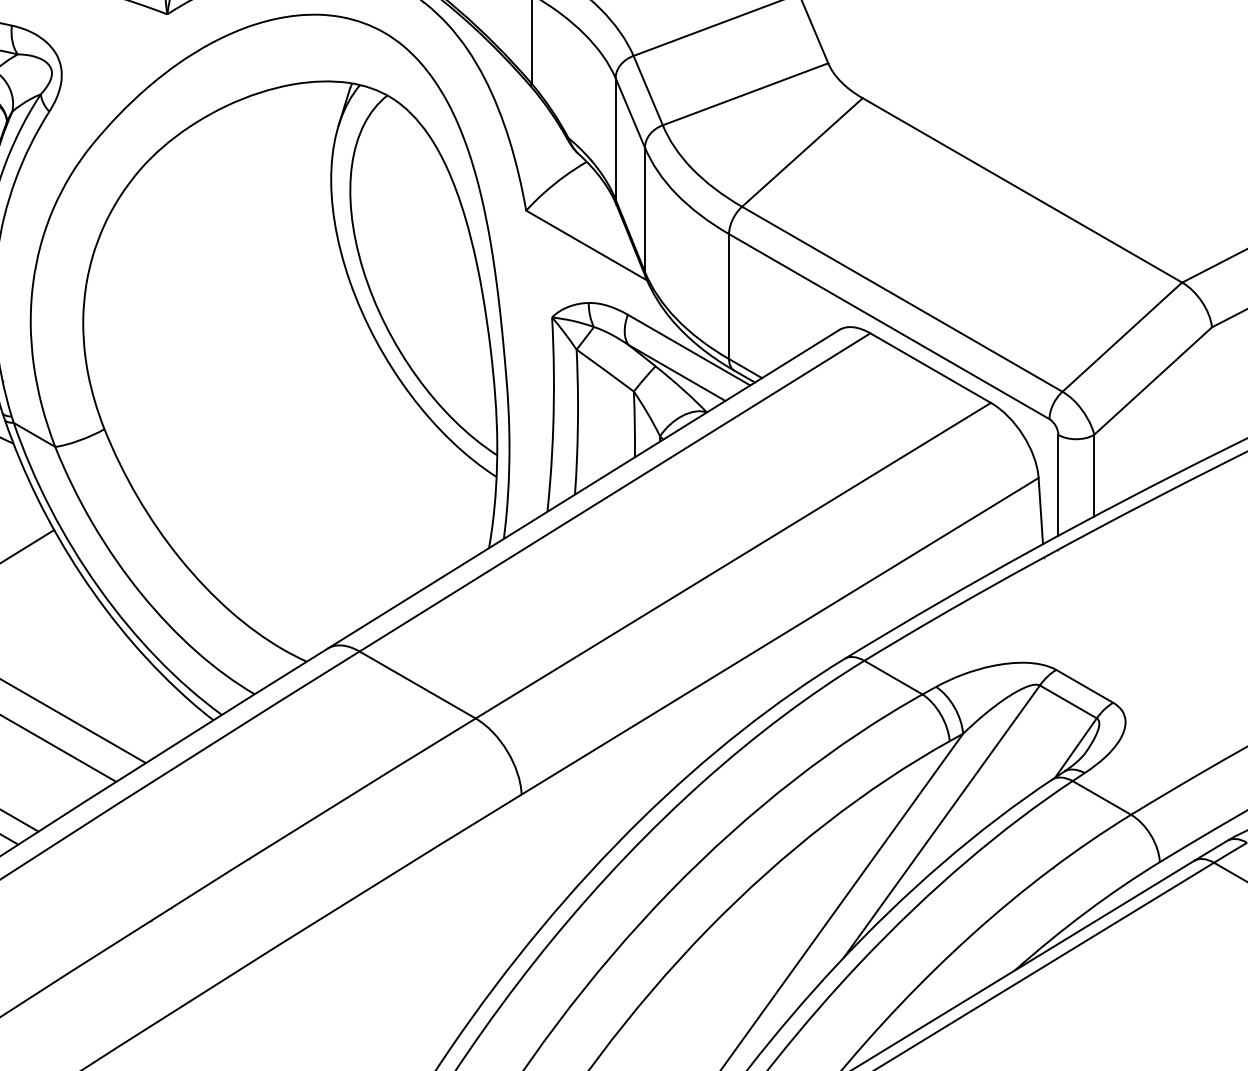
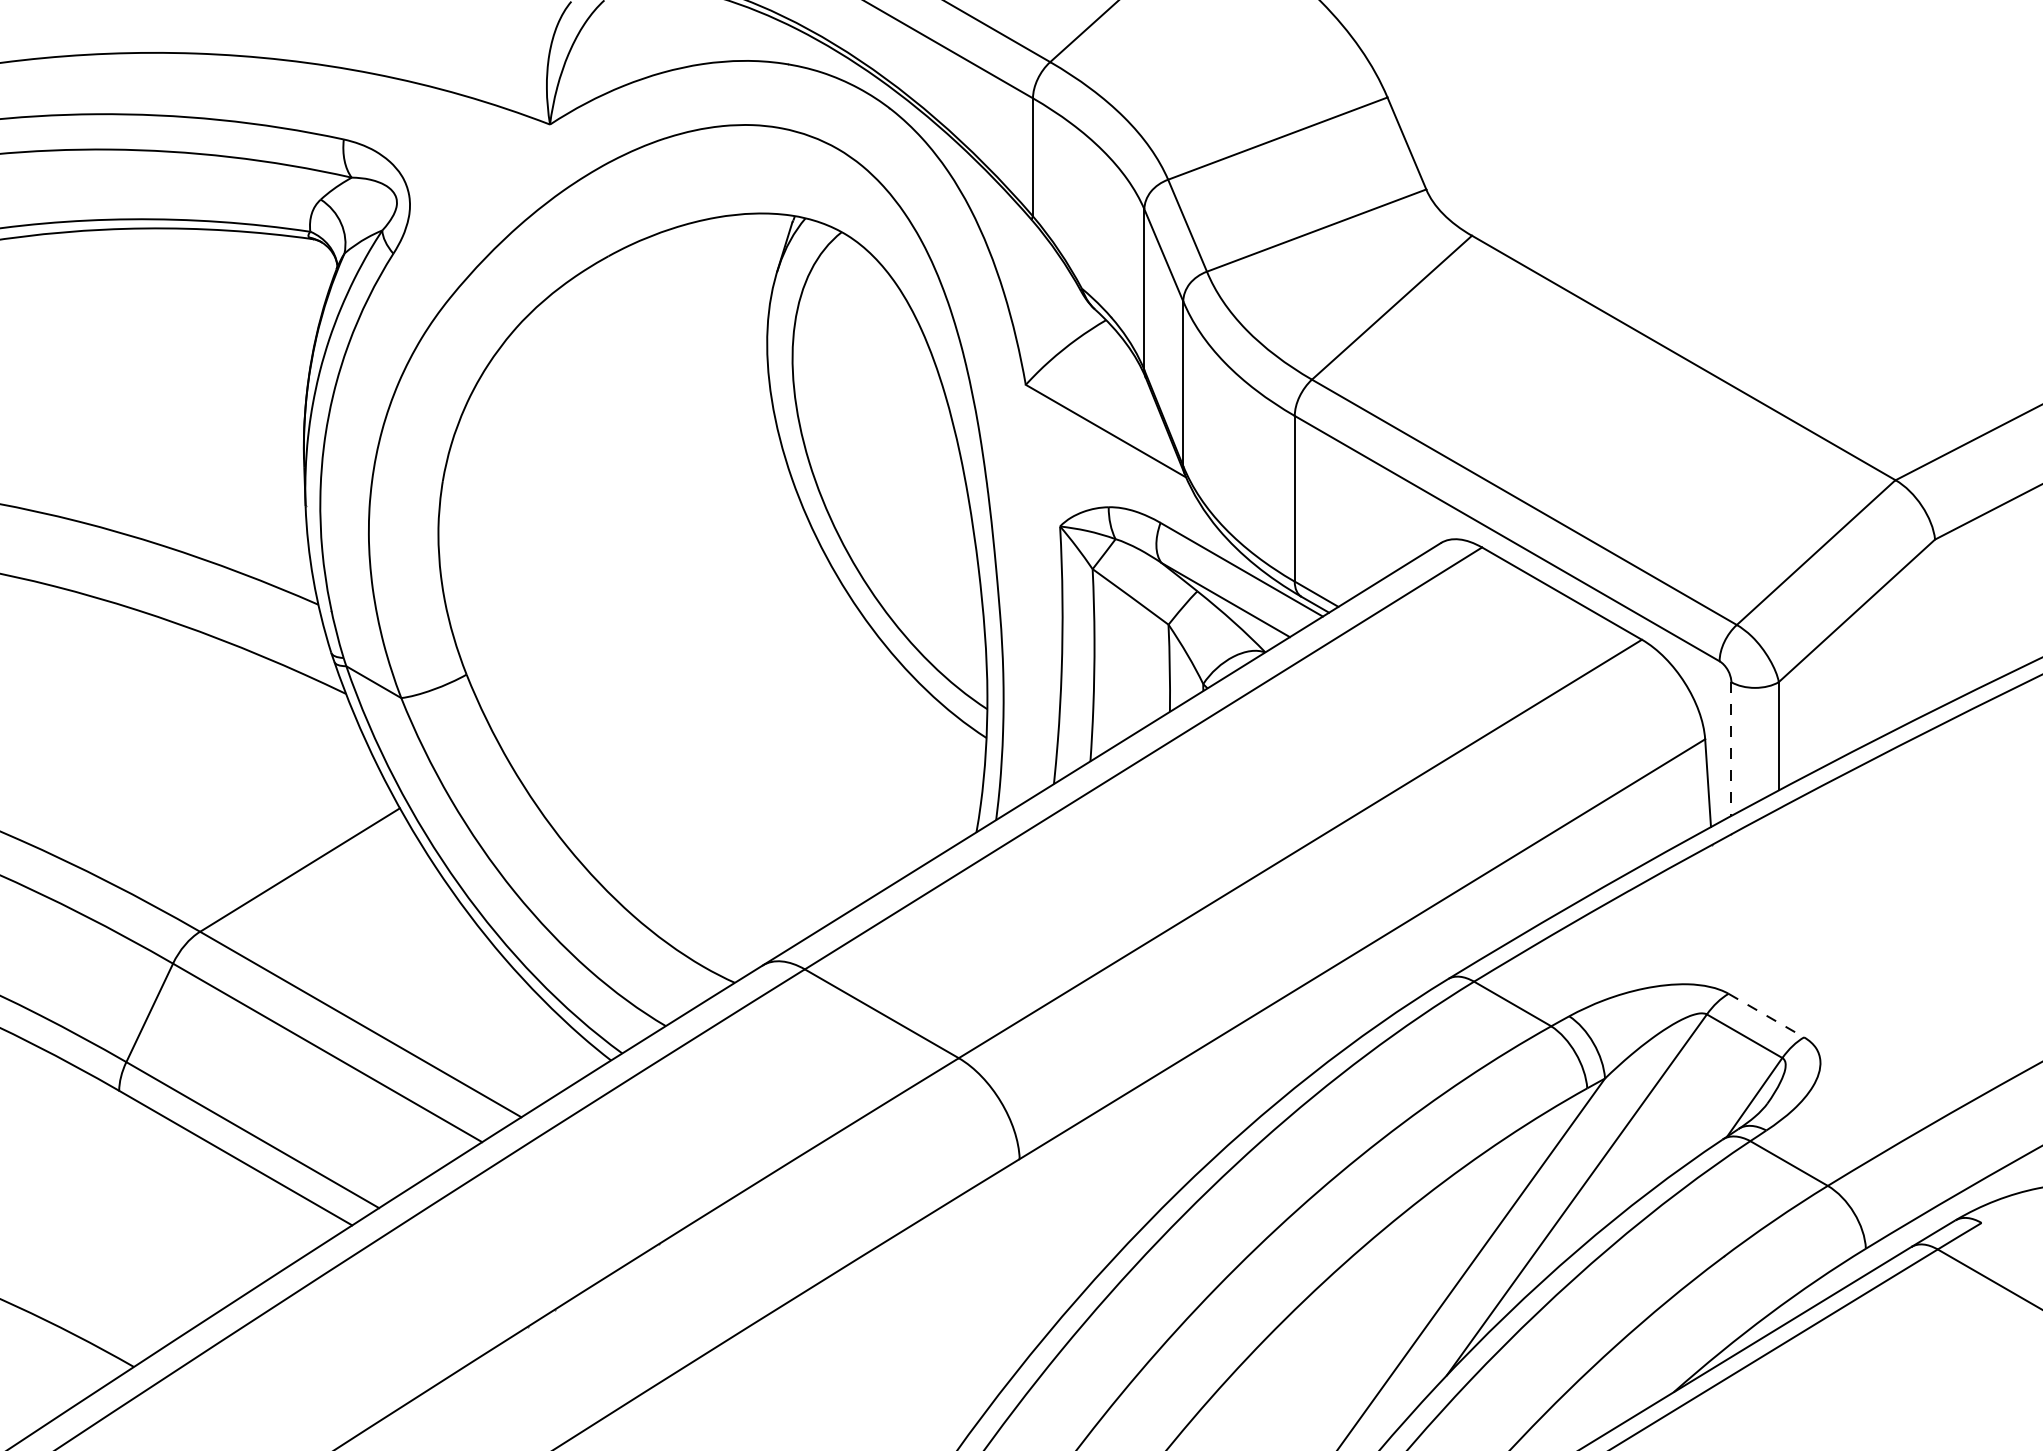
line: (1058, 485) -> (1731, 749), solid -> dashed
line: (1084, 686) -> (1766, 1015), solid -> dashed

